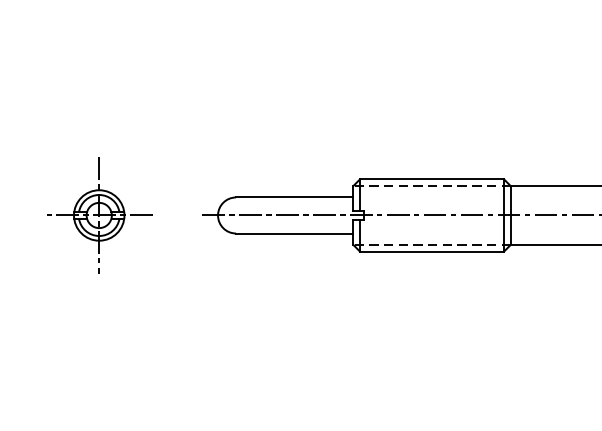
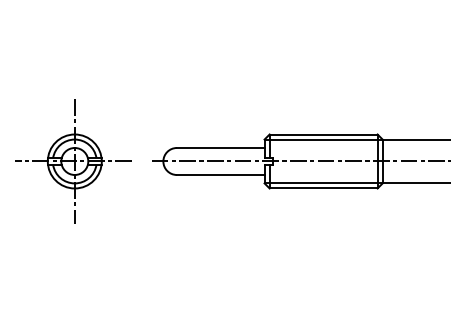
line: (431, 186) -> (323, 139), dashed -> solid
part: (98, 215) -> (73, 161), size x1.43
line: (431, 244) -> (323, 183), dashed -> solid

